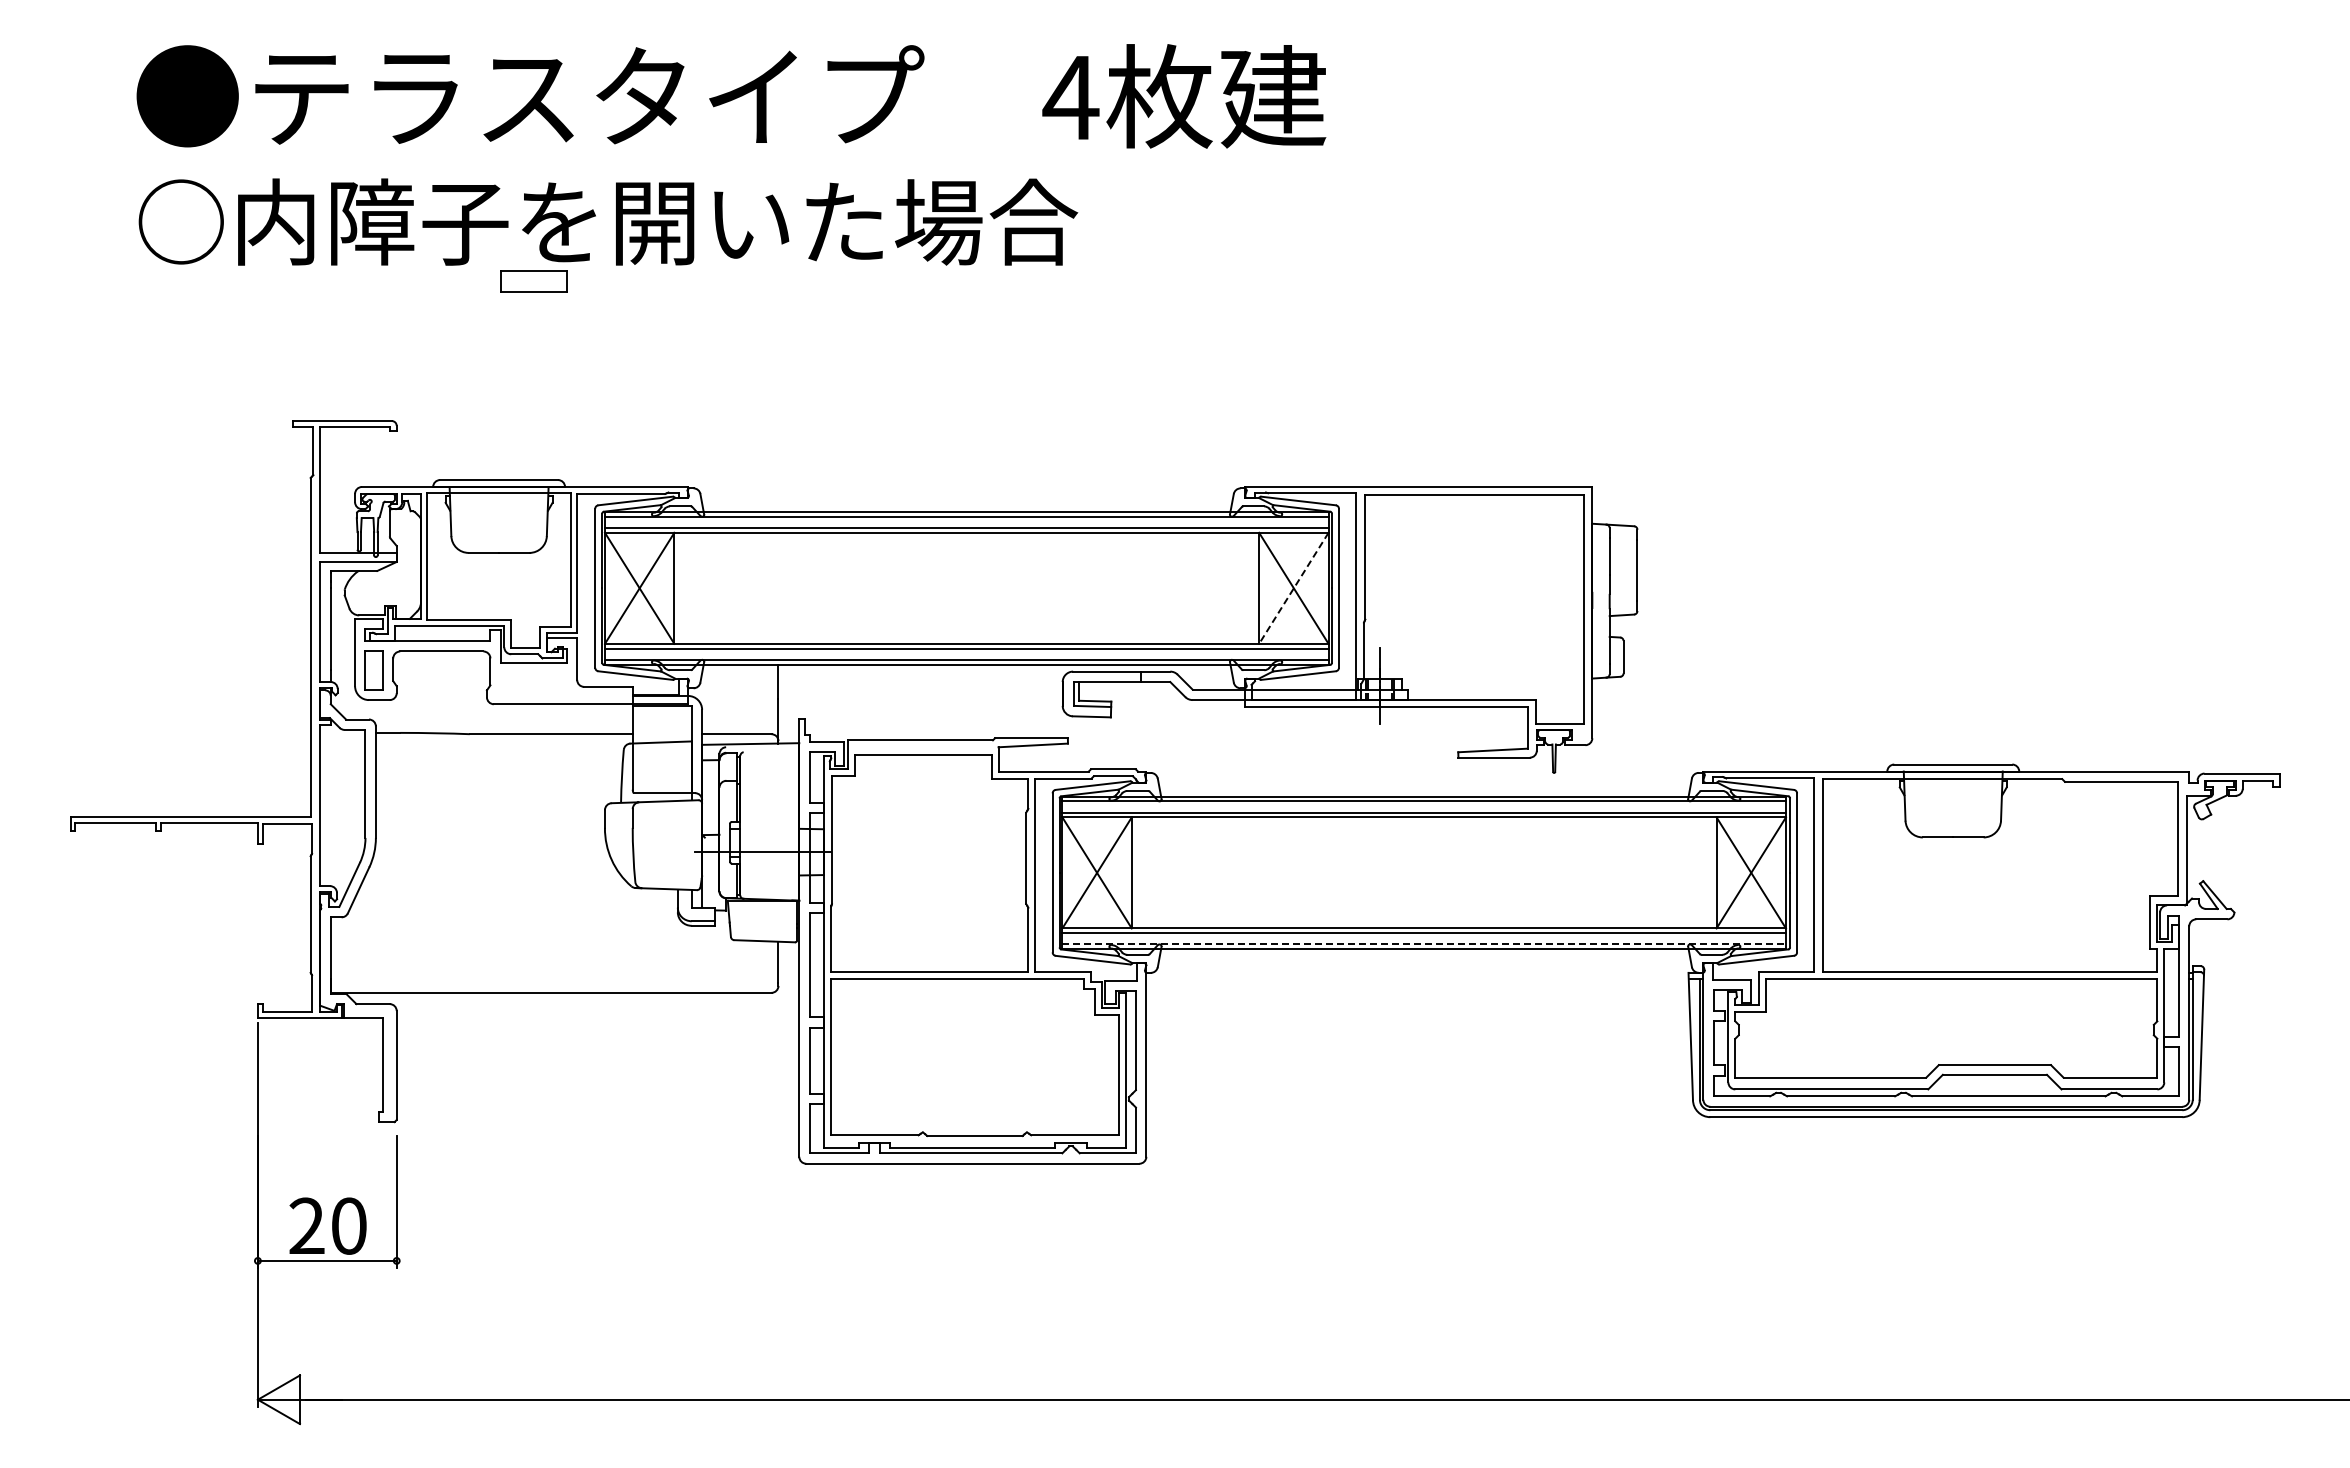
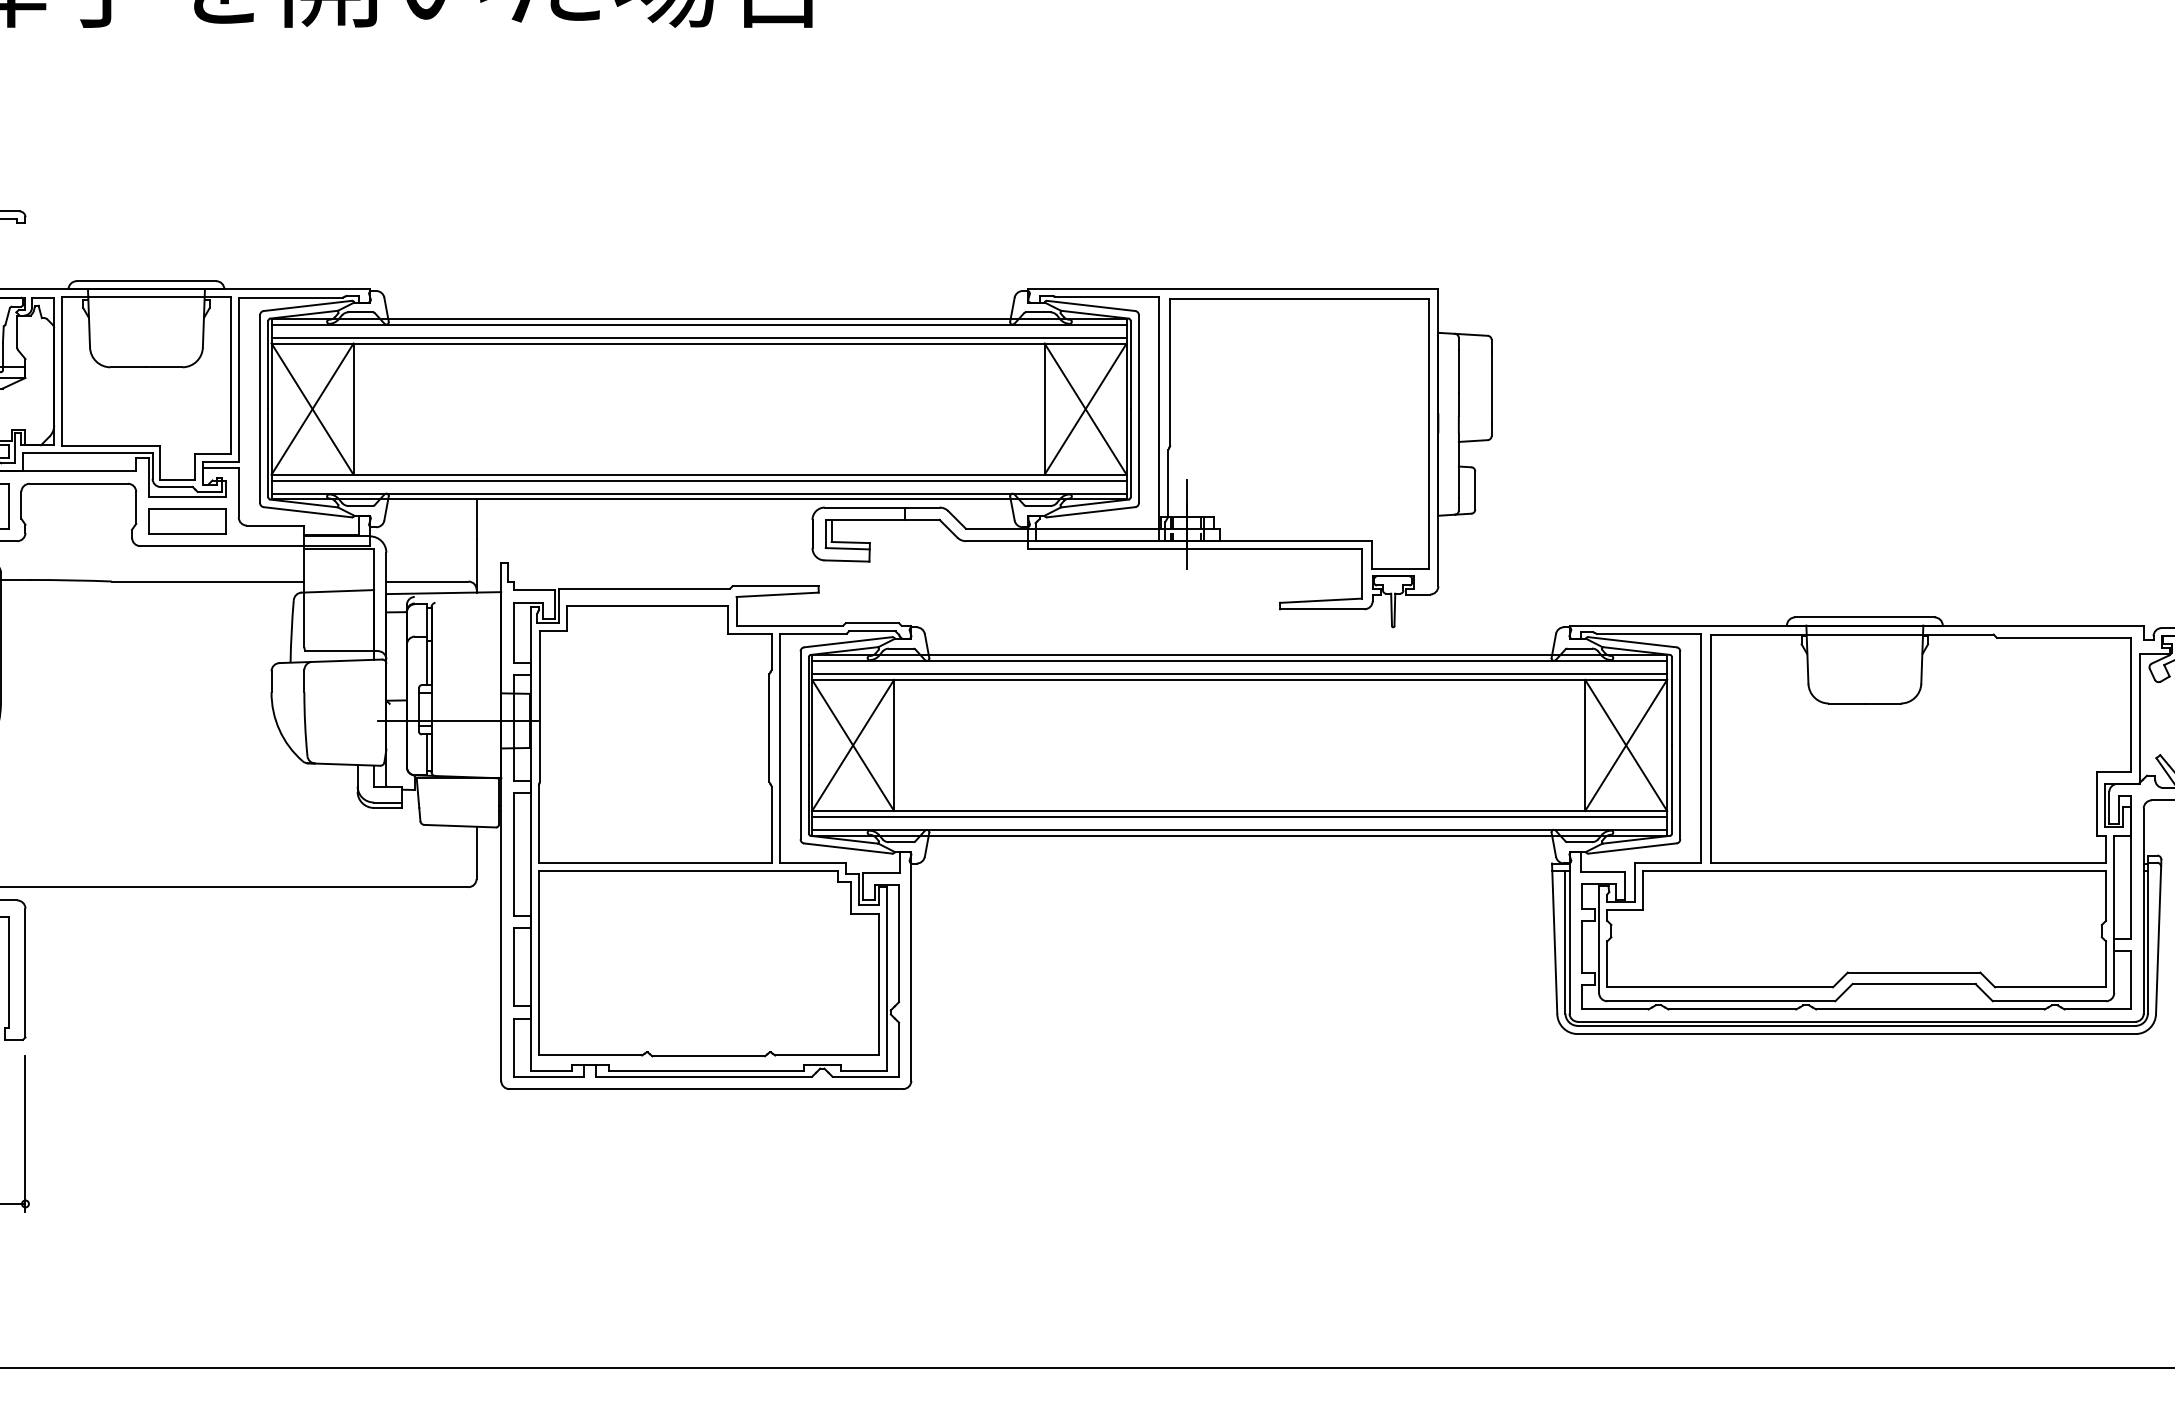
part: (533, 281) -> (187, 521), moved
line: (1293, 588) -> (1085, 409), dashed -> solid
line: (1424, 944) -> (1240, 830), dashed -> solid

